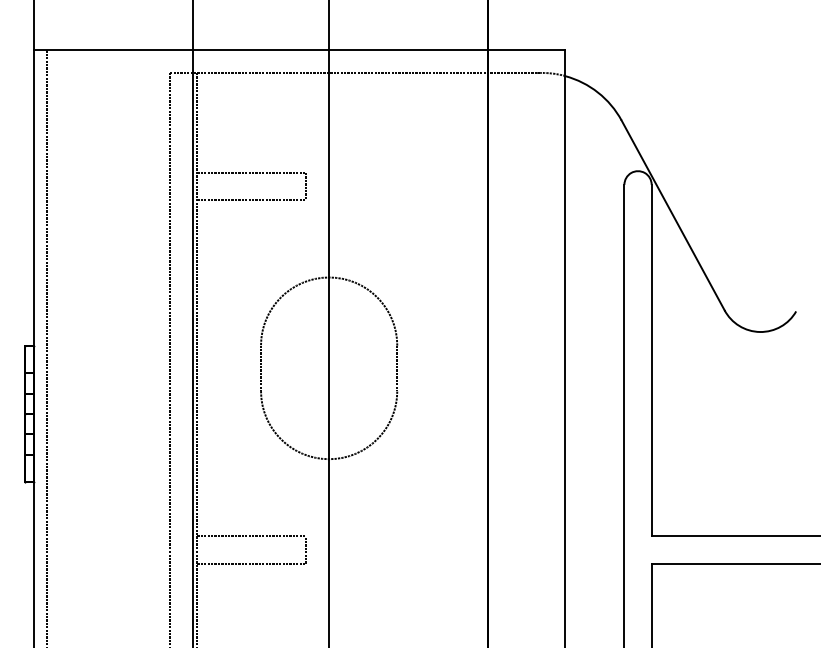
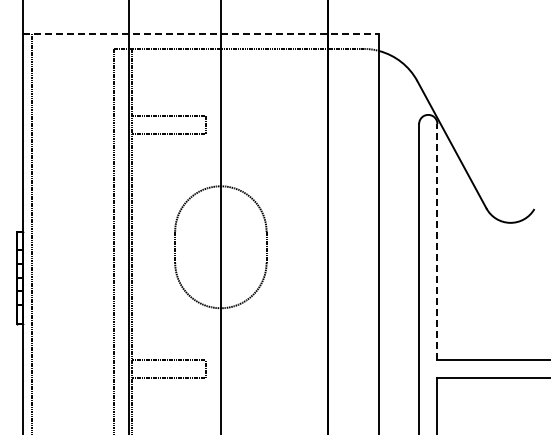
line: (300, 49) -> (201, 33), solid -> dashed
line: (651, 359) -> (437, 241), solid -> dashed

